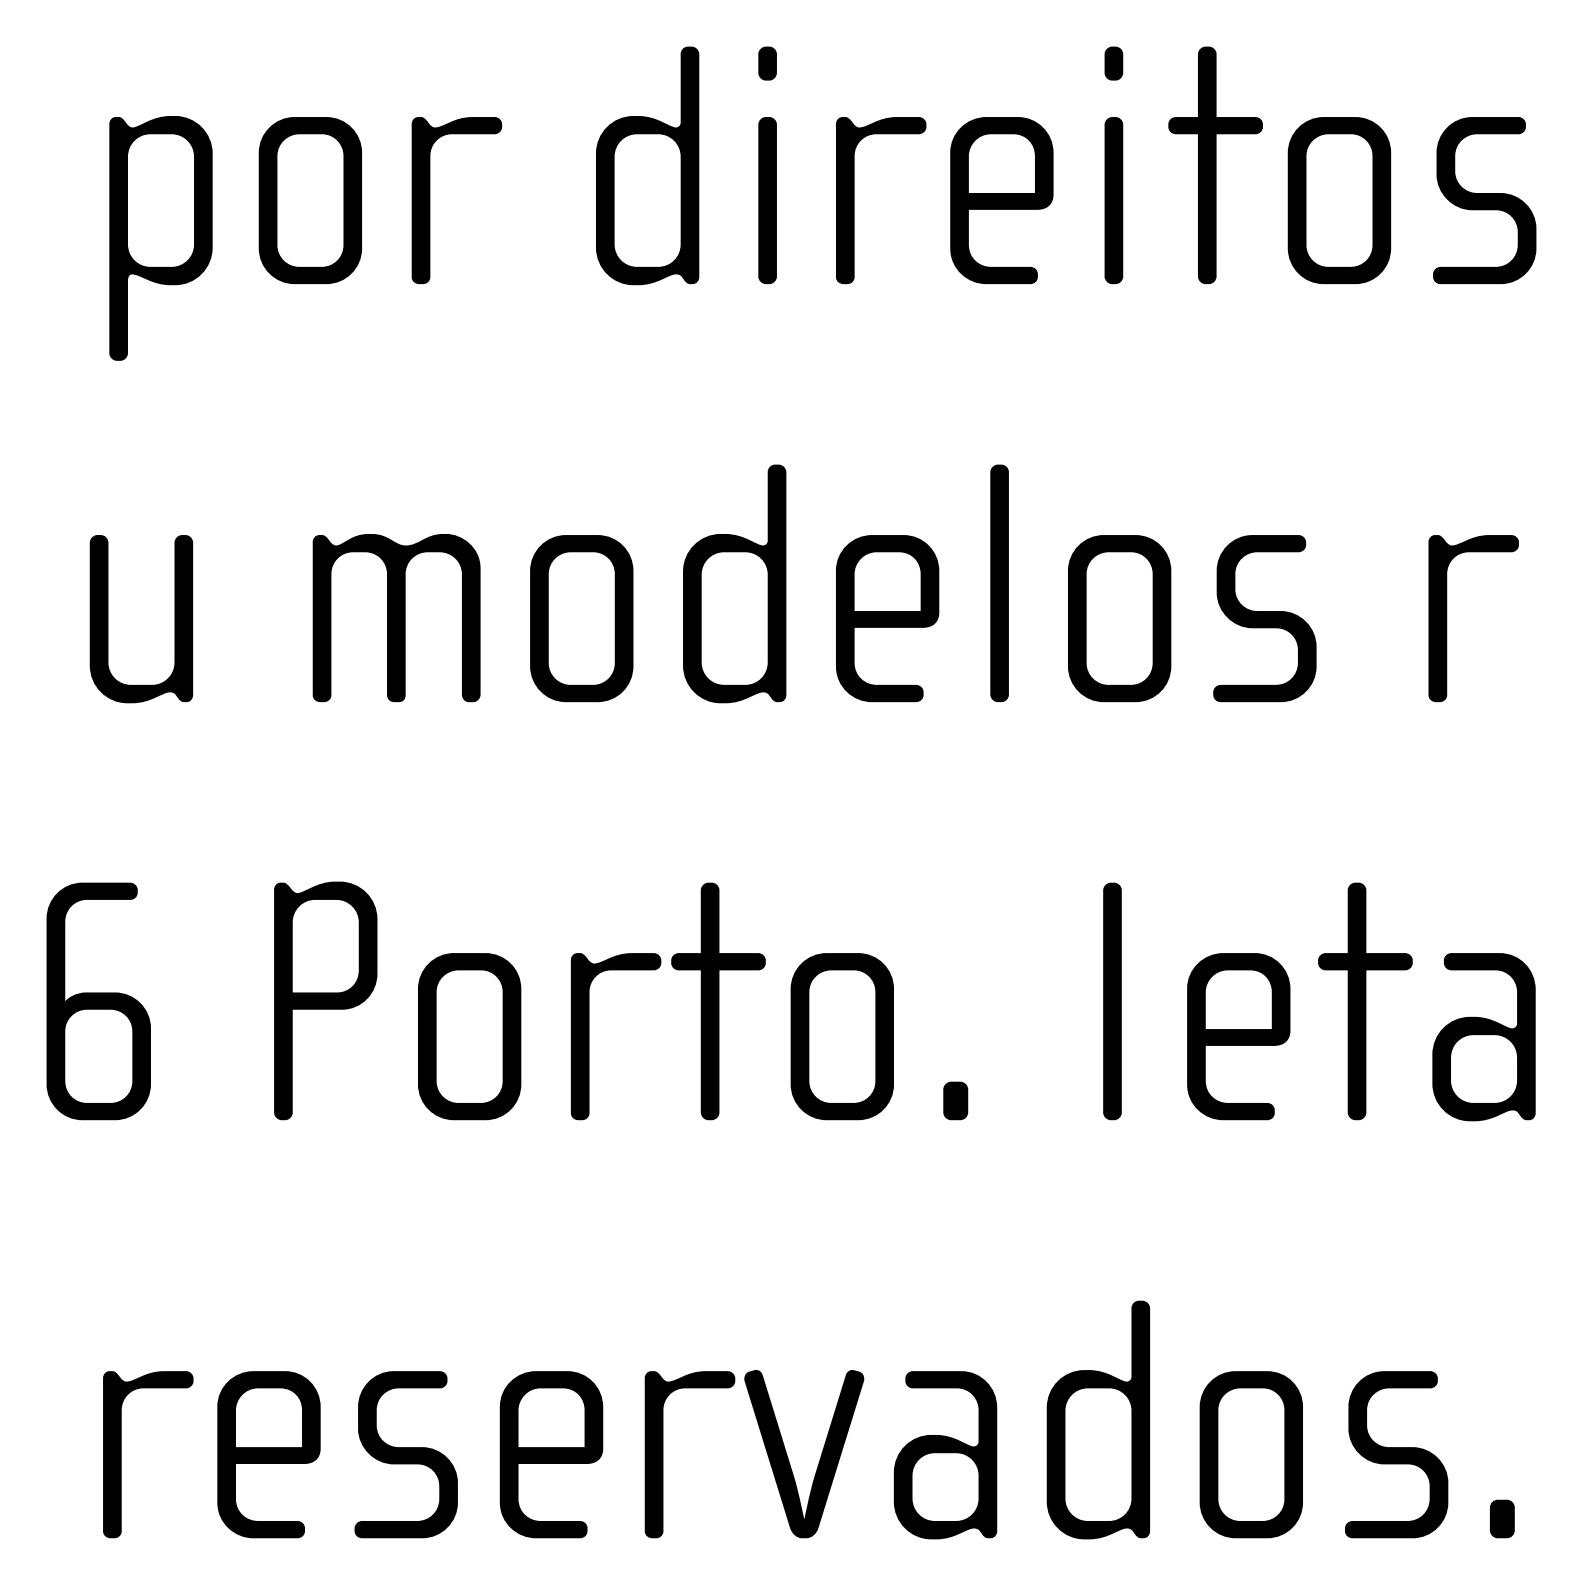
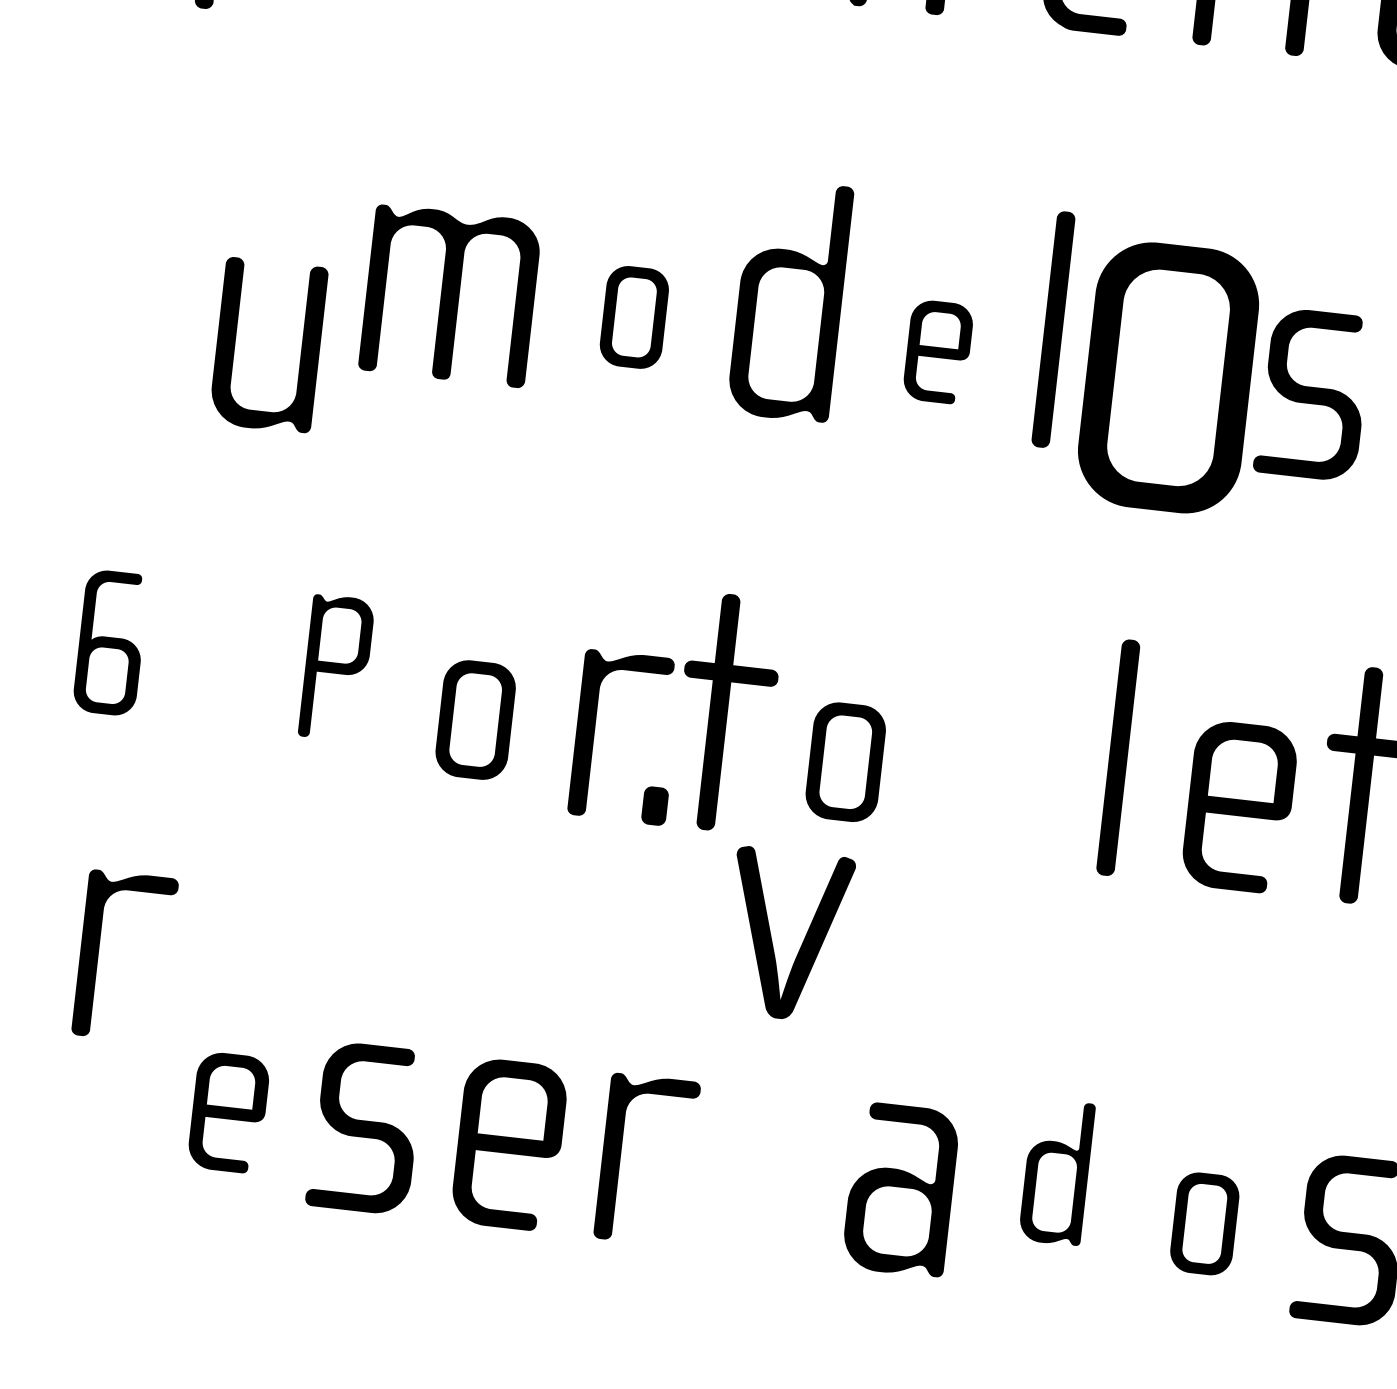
part: (581, 618) -> (634, 317), size x0.6
part: (887, 618) -> (938, 351), size x0.6
part: (1119, 618) -> (1168, 378), size x1.6
part: (108, 619) -> (235, 342), moved
part: (325, 1000) -> (336, 667), size x0.6
part: (98, 1001) -> (110, 643), size x0.6
part: (469, 1036) -> (475, 719), size x0.7
part: (841, 1036) -> (845, 761), size x0.7
part: (955, 1100) -> (654, 805), moved
part: (1098, 1419) -> (1057, 1171), size x0.6
part: (121, 1454) -> (98, 953), moved
part: (268, 1454) -> (228, 1112), size x0.7
part: (1250, 1454) -> (1204, 1223), size x0.6
part: (819, 1459) -> (802, 942), moved

